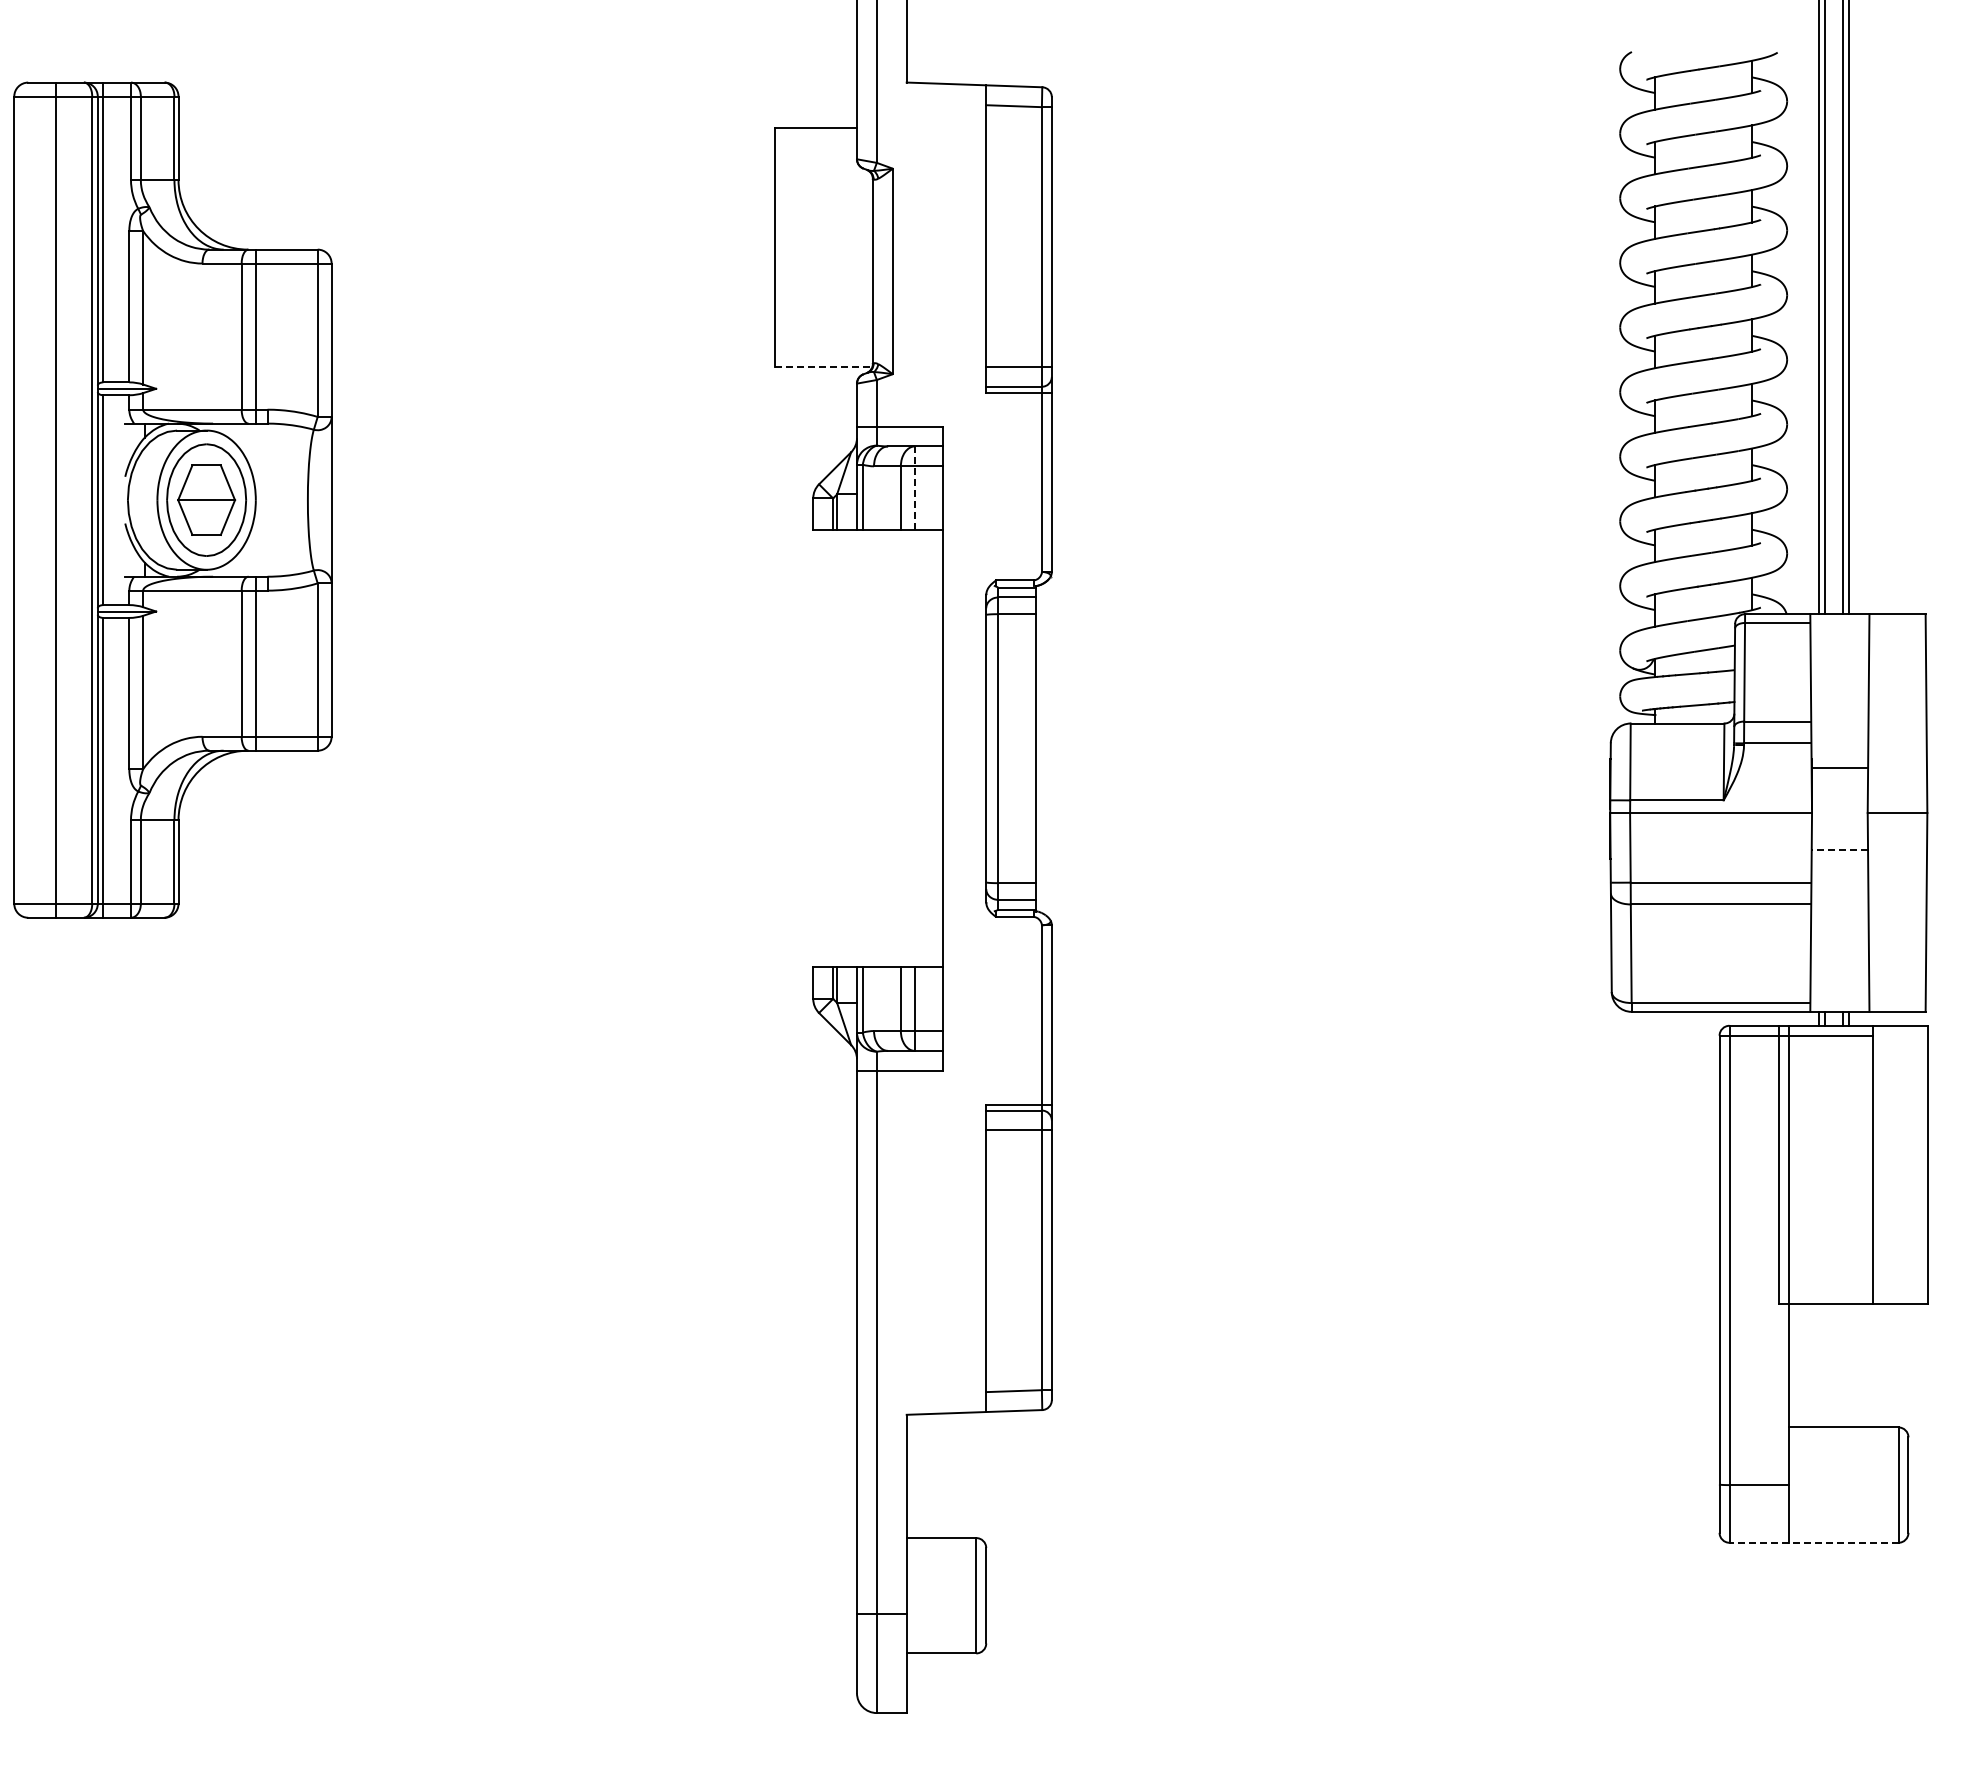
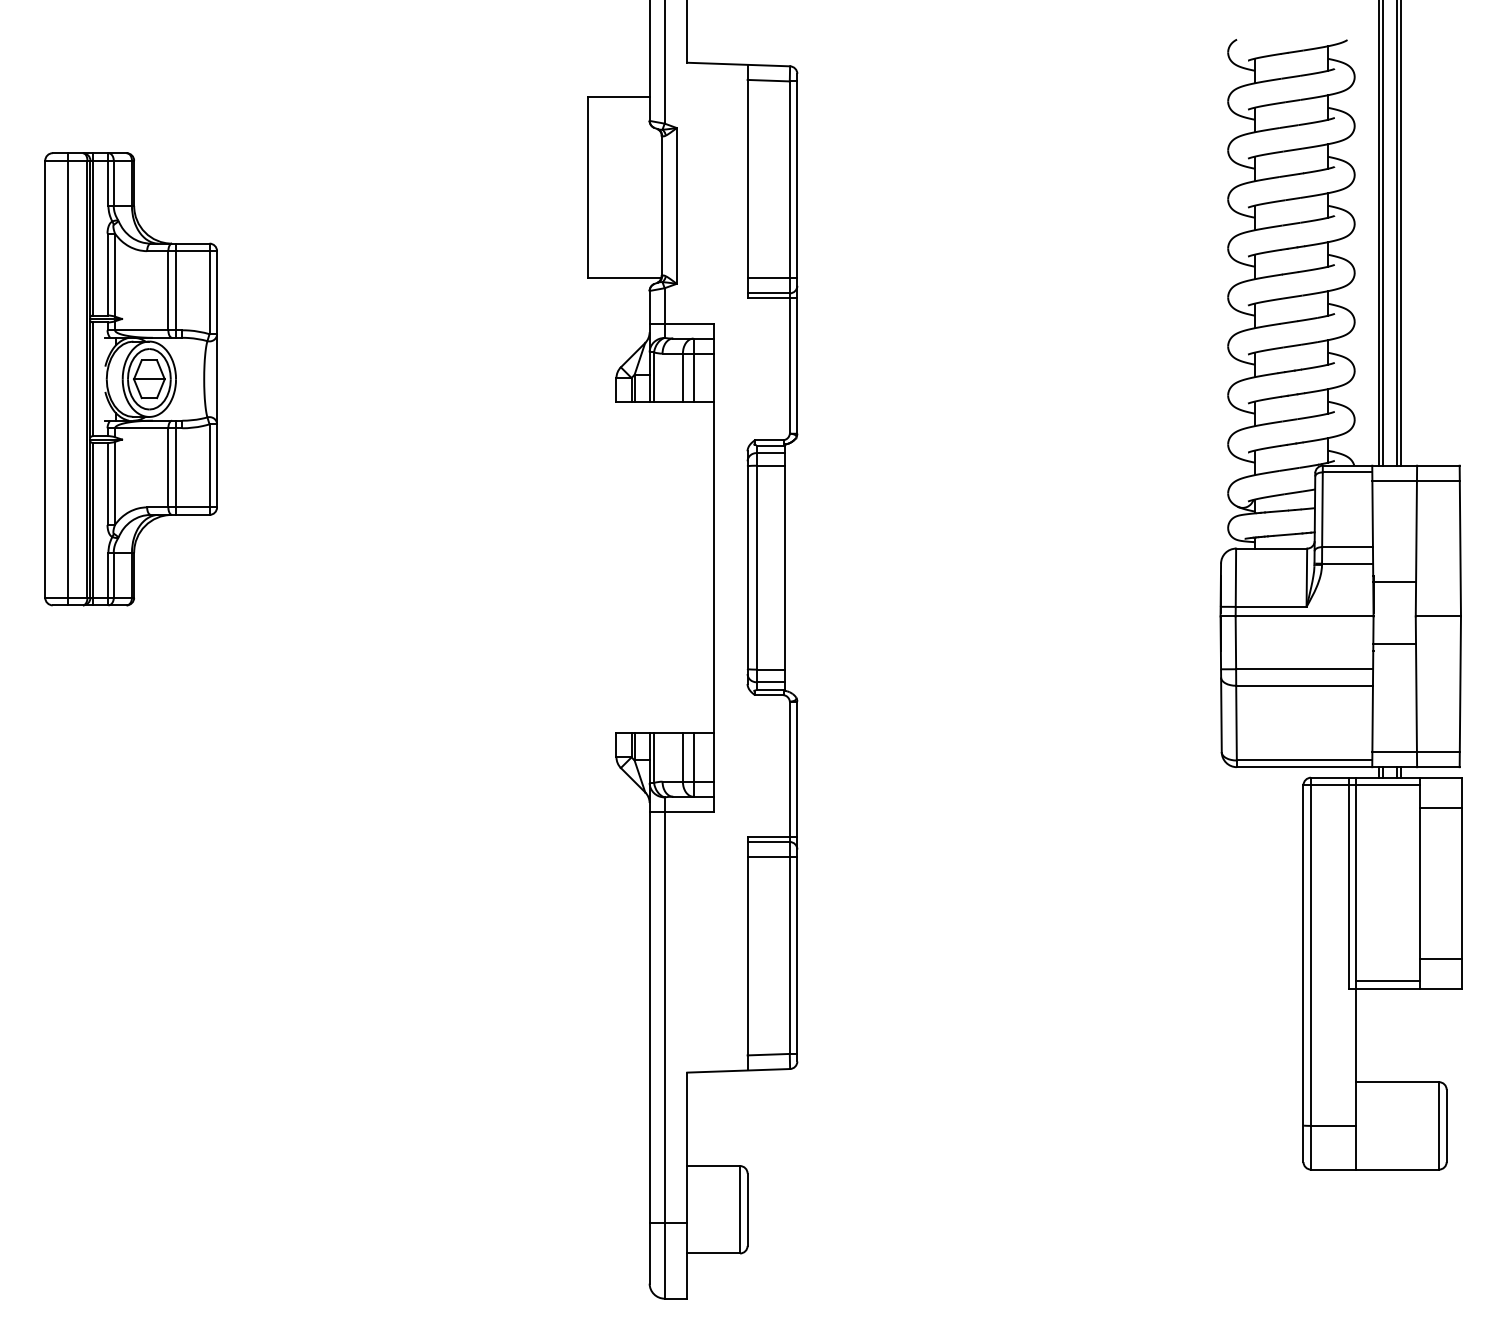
line: (824, 366) -> (625, 277), dashed -> solid
line: (914, 488) -> (693, 370), dashed -> solid
part: (172, 499) -> (130, 378), size x0.71
line: (1867, 633) -> (1415, 480), added
line: (1839, 849) -> (1394, 644), dashed -> solid
line: (1867, 992) -> (1415, 752), added
line: (1900, 1065) -> (1440, 807), added
line: (1900, 1264) -> (1440, 958), added
line: (1830, 1294) -> (1387, 981), added
line: (1814, 1542) -> (1375, 1169), dashed -> solid

